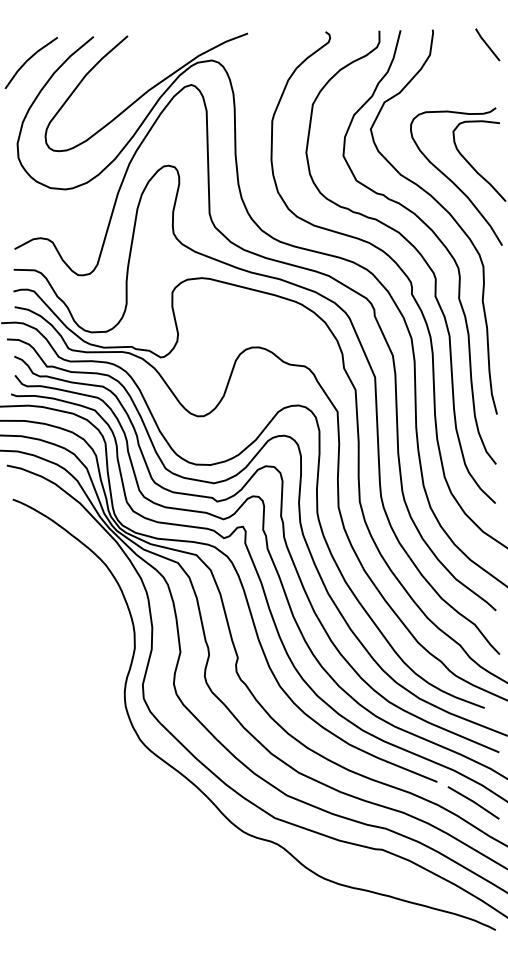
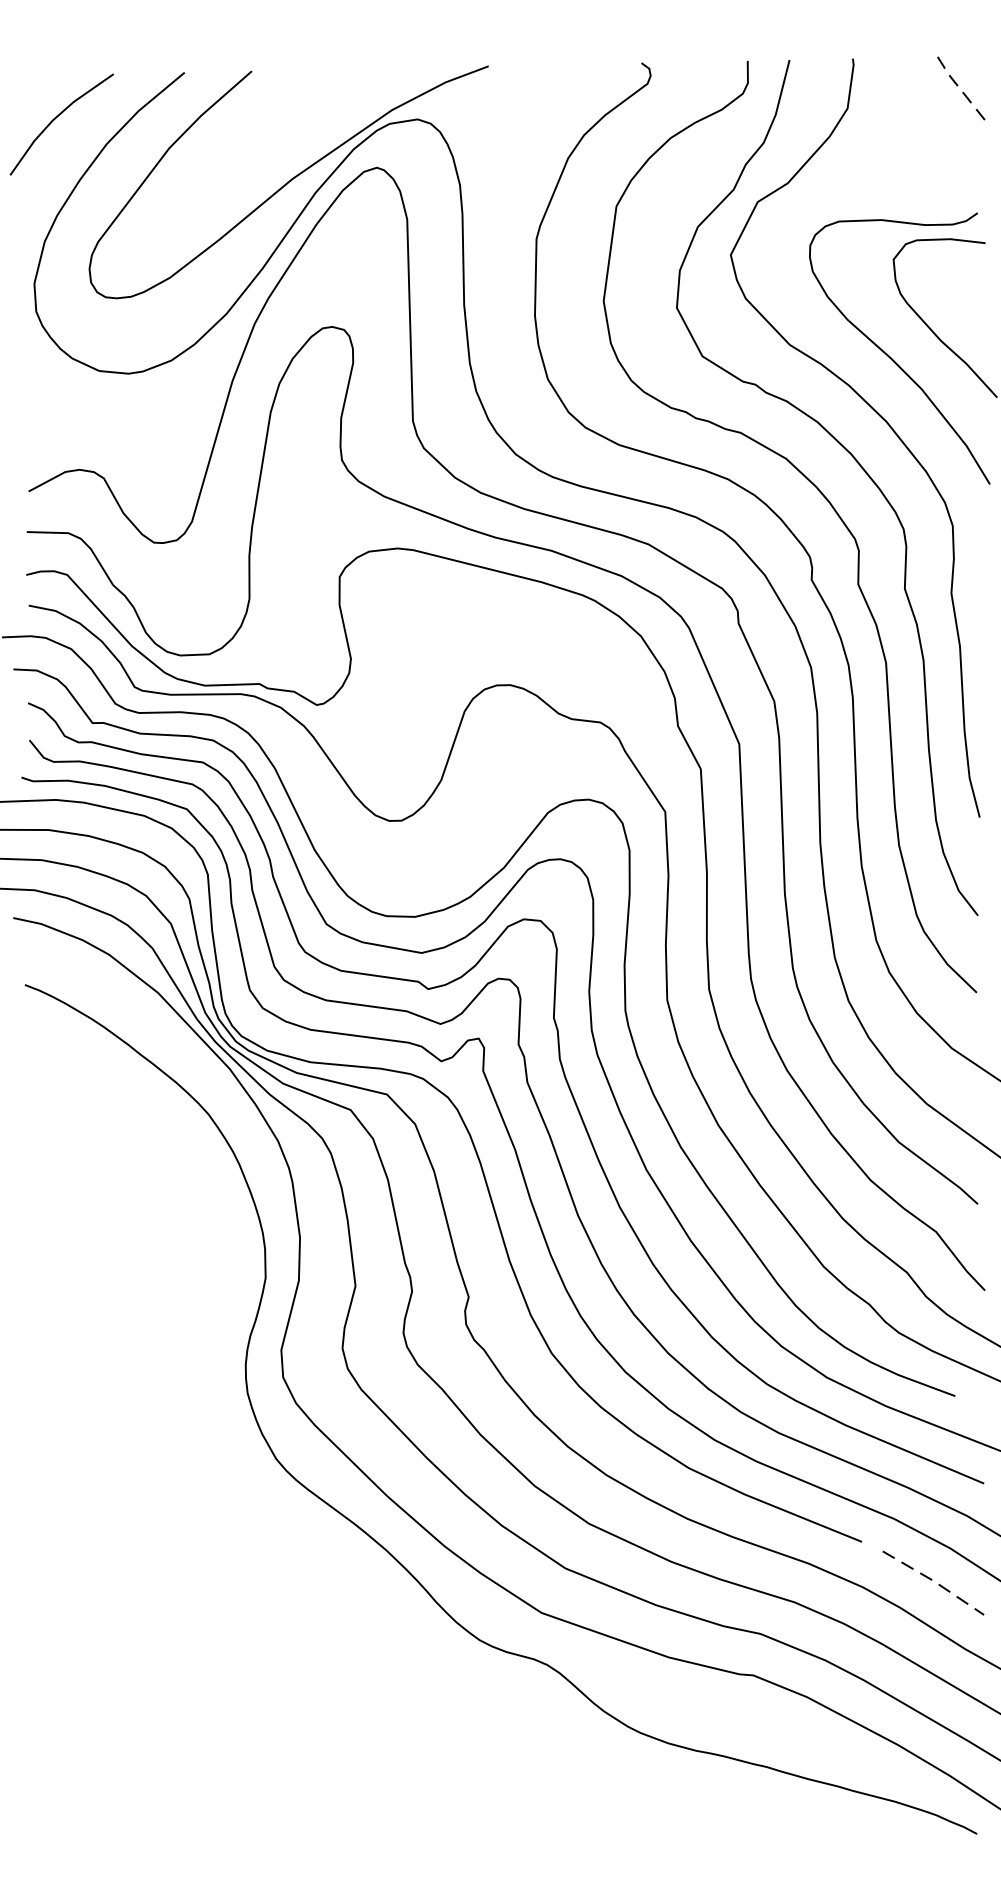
line: (486, 44) -> (958, 87), solid -> dashed
line: (474, 802) -> (935, 1582), solid -> dashed

